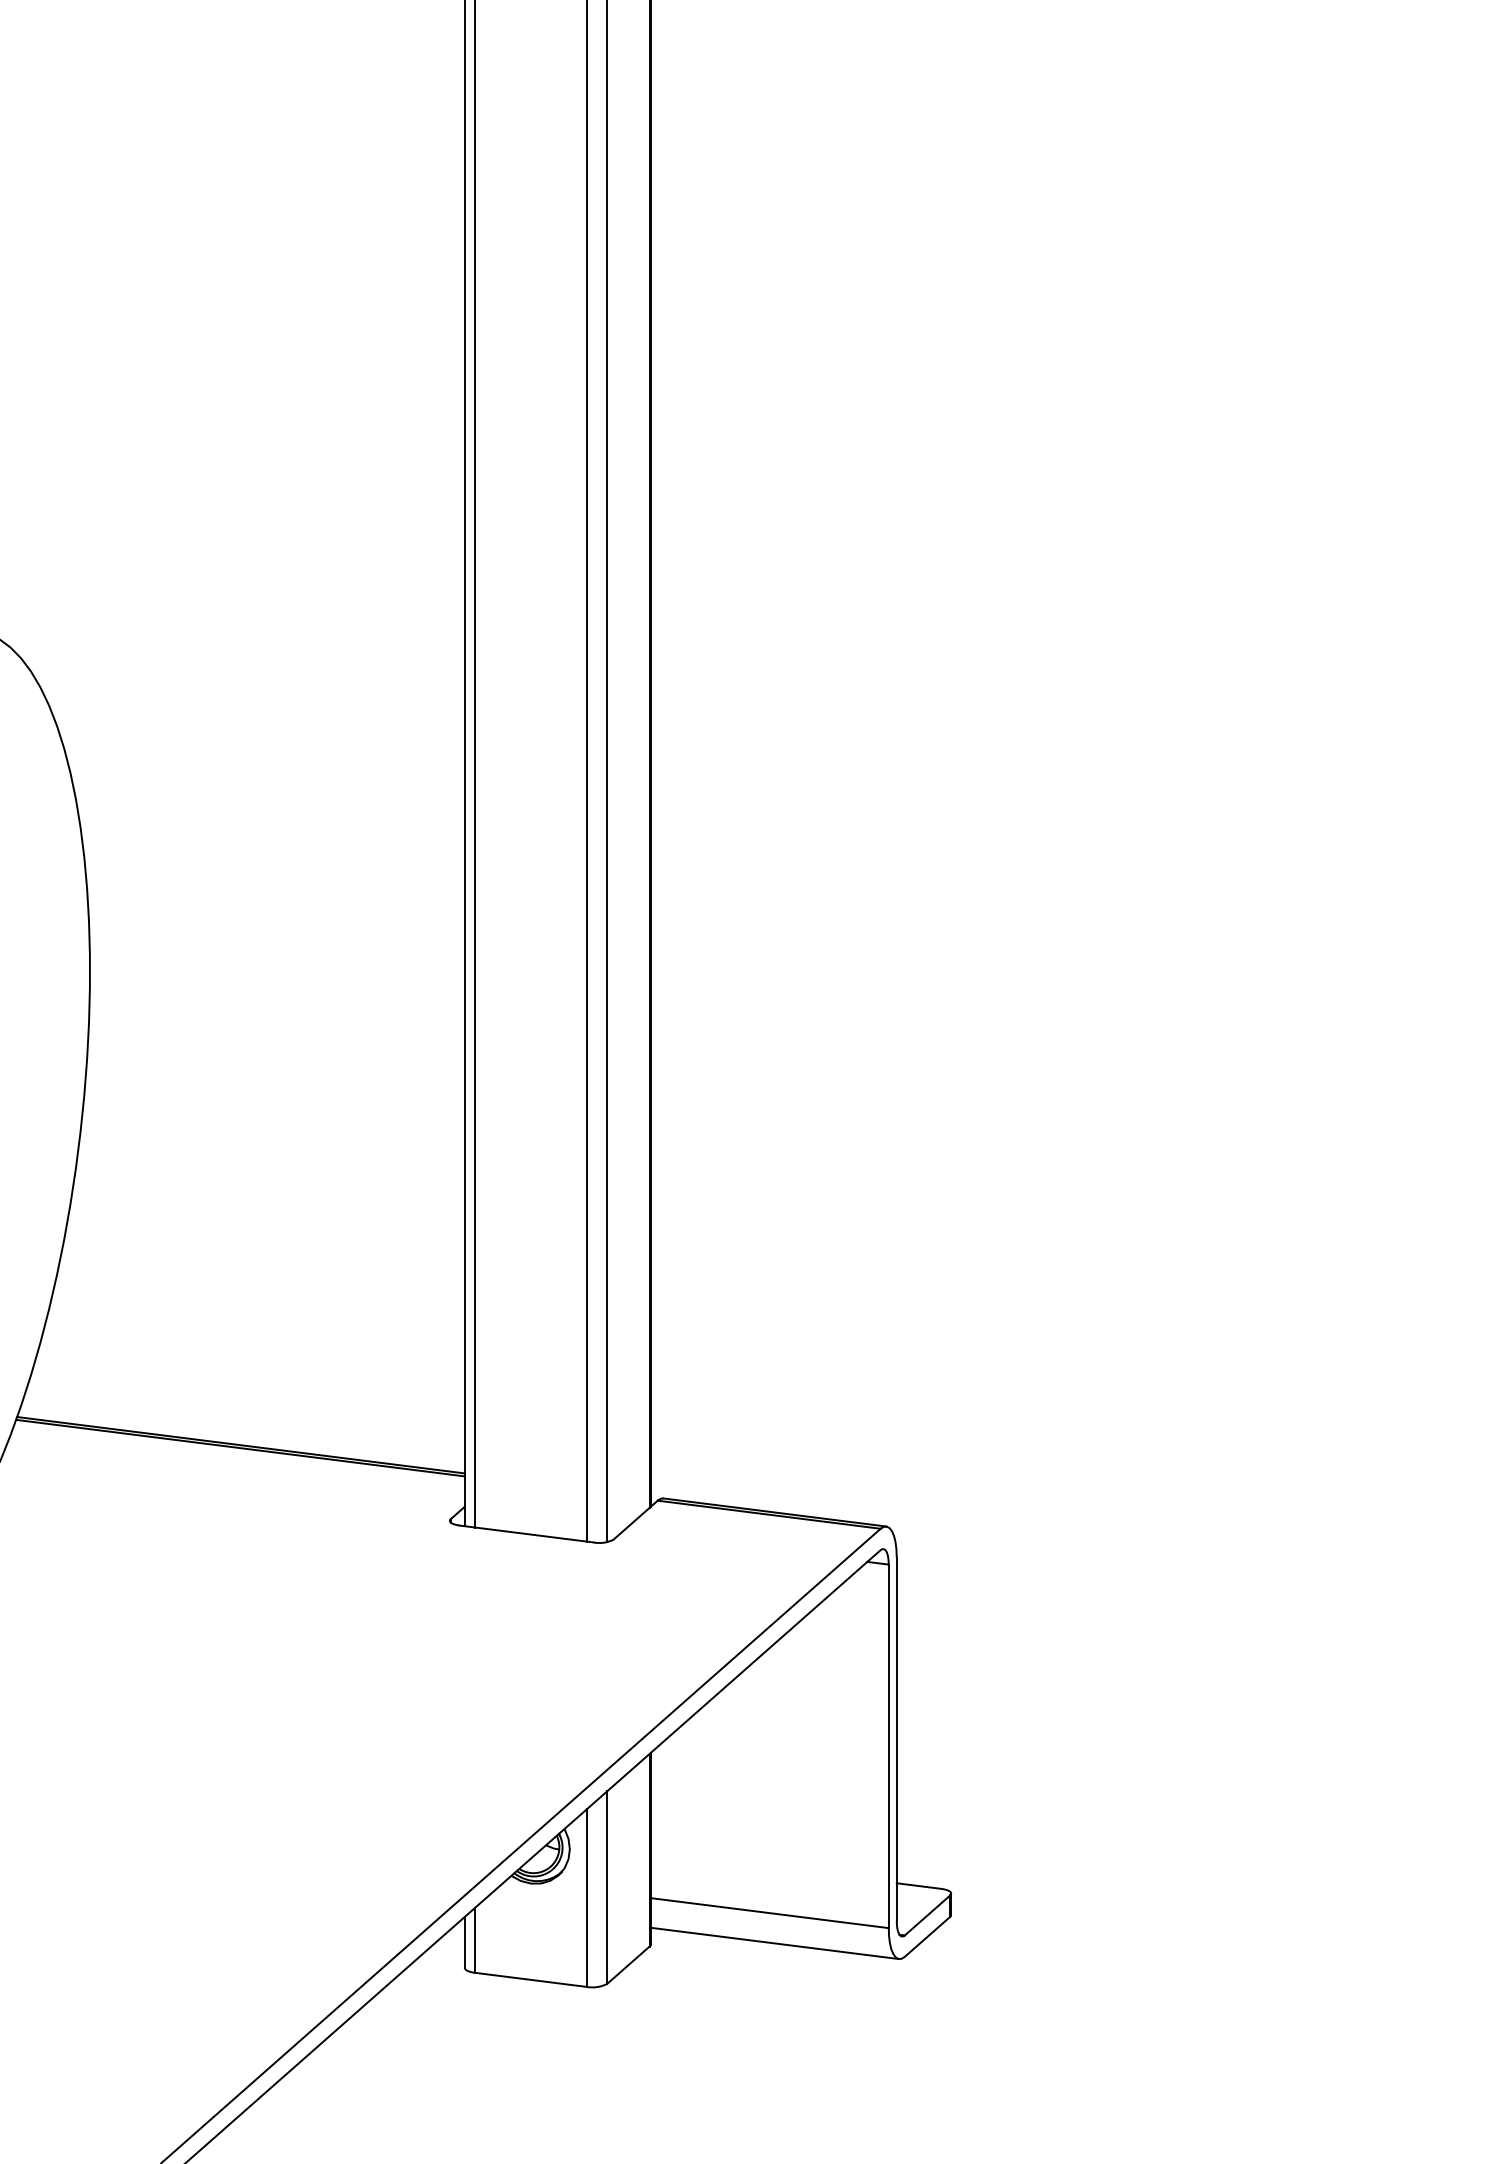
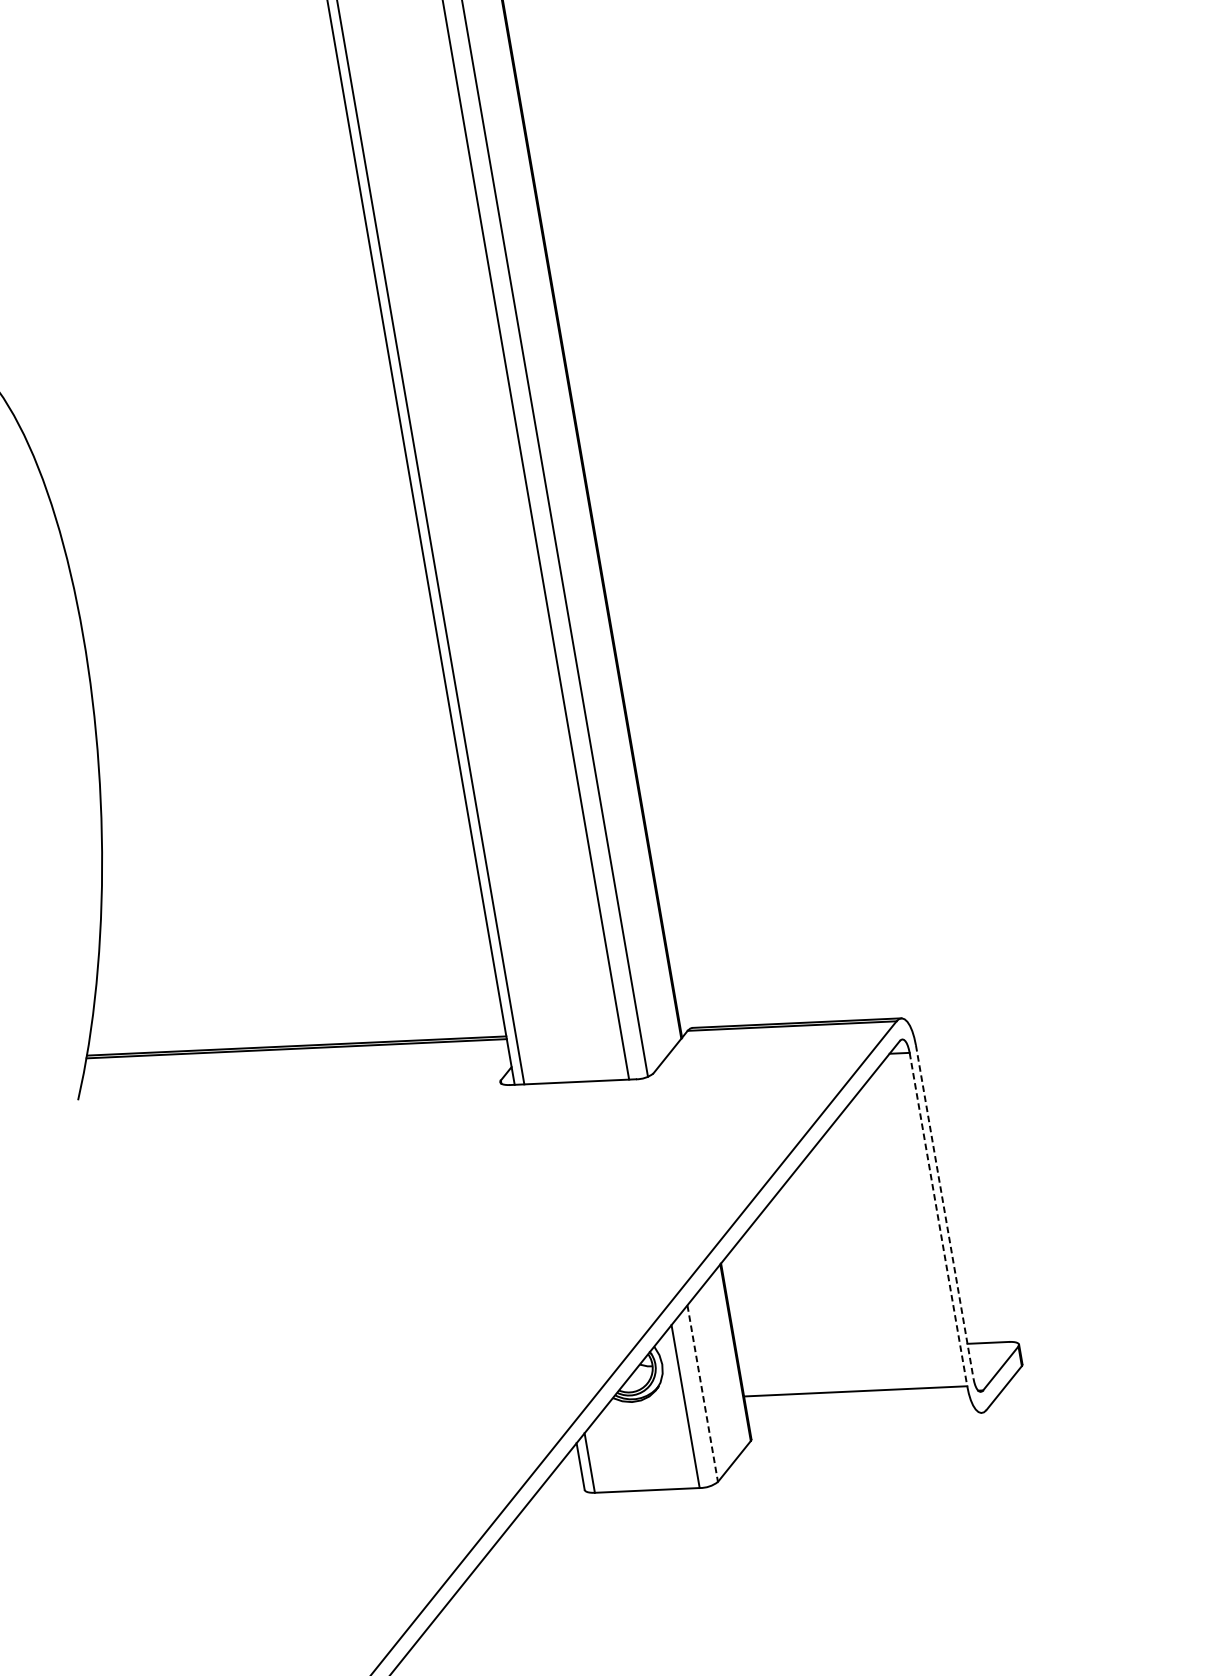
line: (896, 1739) -> (944, 1212), solid -> dashed
line: (888, 1746) -> (938, 1219), solid -> dashed
line: (607, 1888) -> (703, 1394), solid -> dashed
line: (774, 1943) -> (864, 1418), removed

